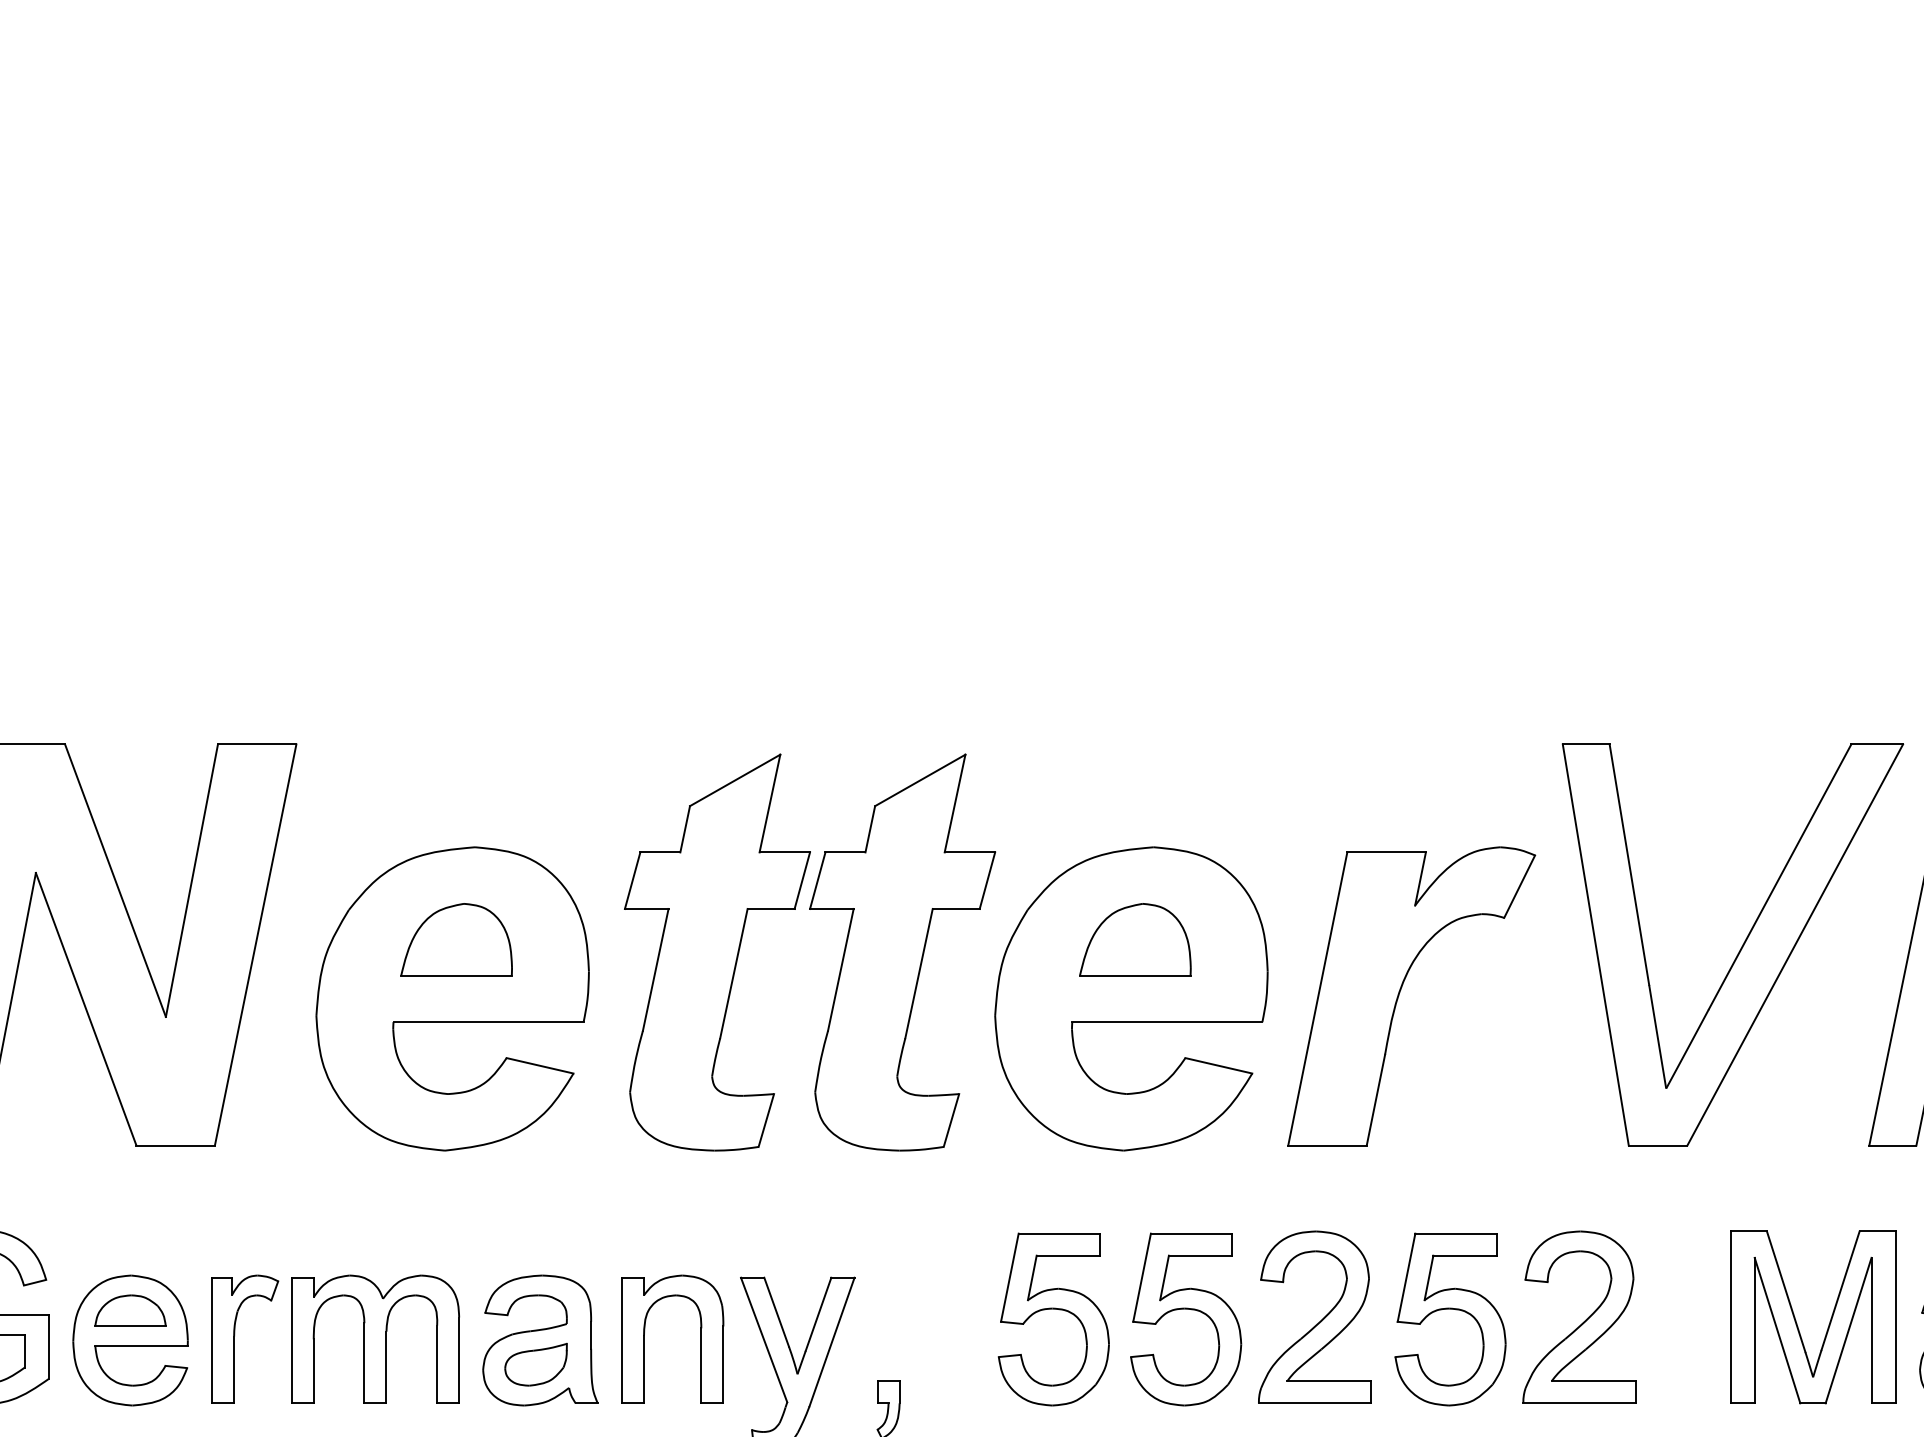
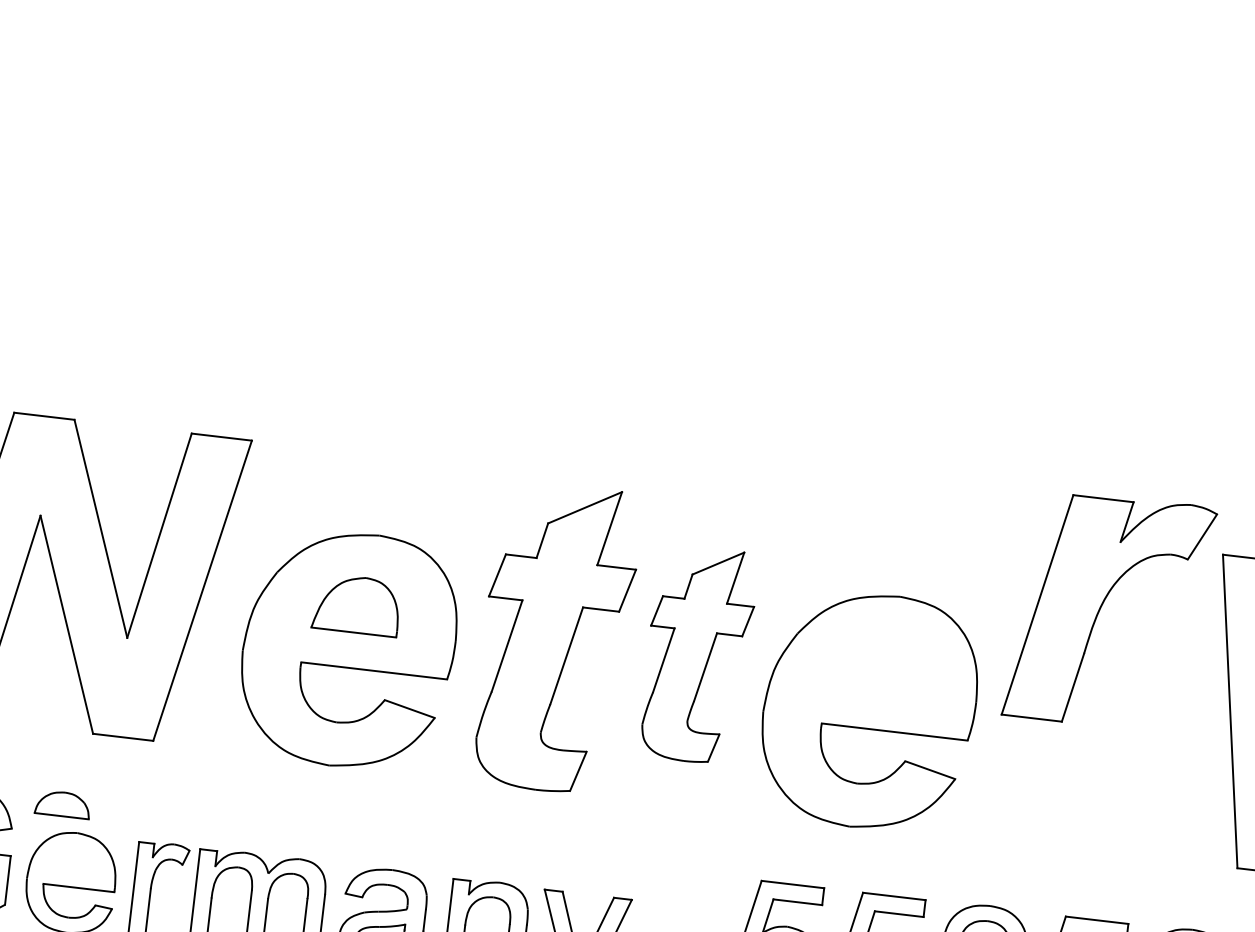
part: (1135, 939) -> (877, 665), removed
part: (902, 952) -> (697, 654), size x0.7
part: (1401, 990) -> (1102, 605), moved
part: (130, 1310) -> (63, 804), moved

